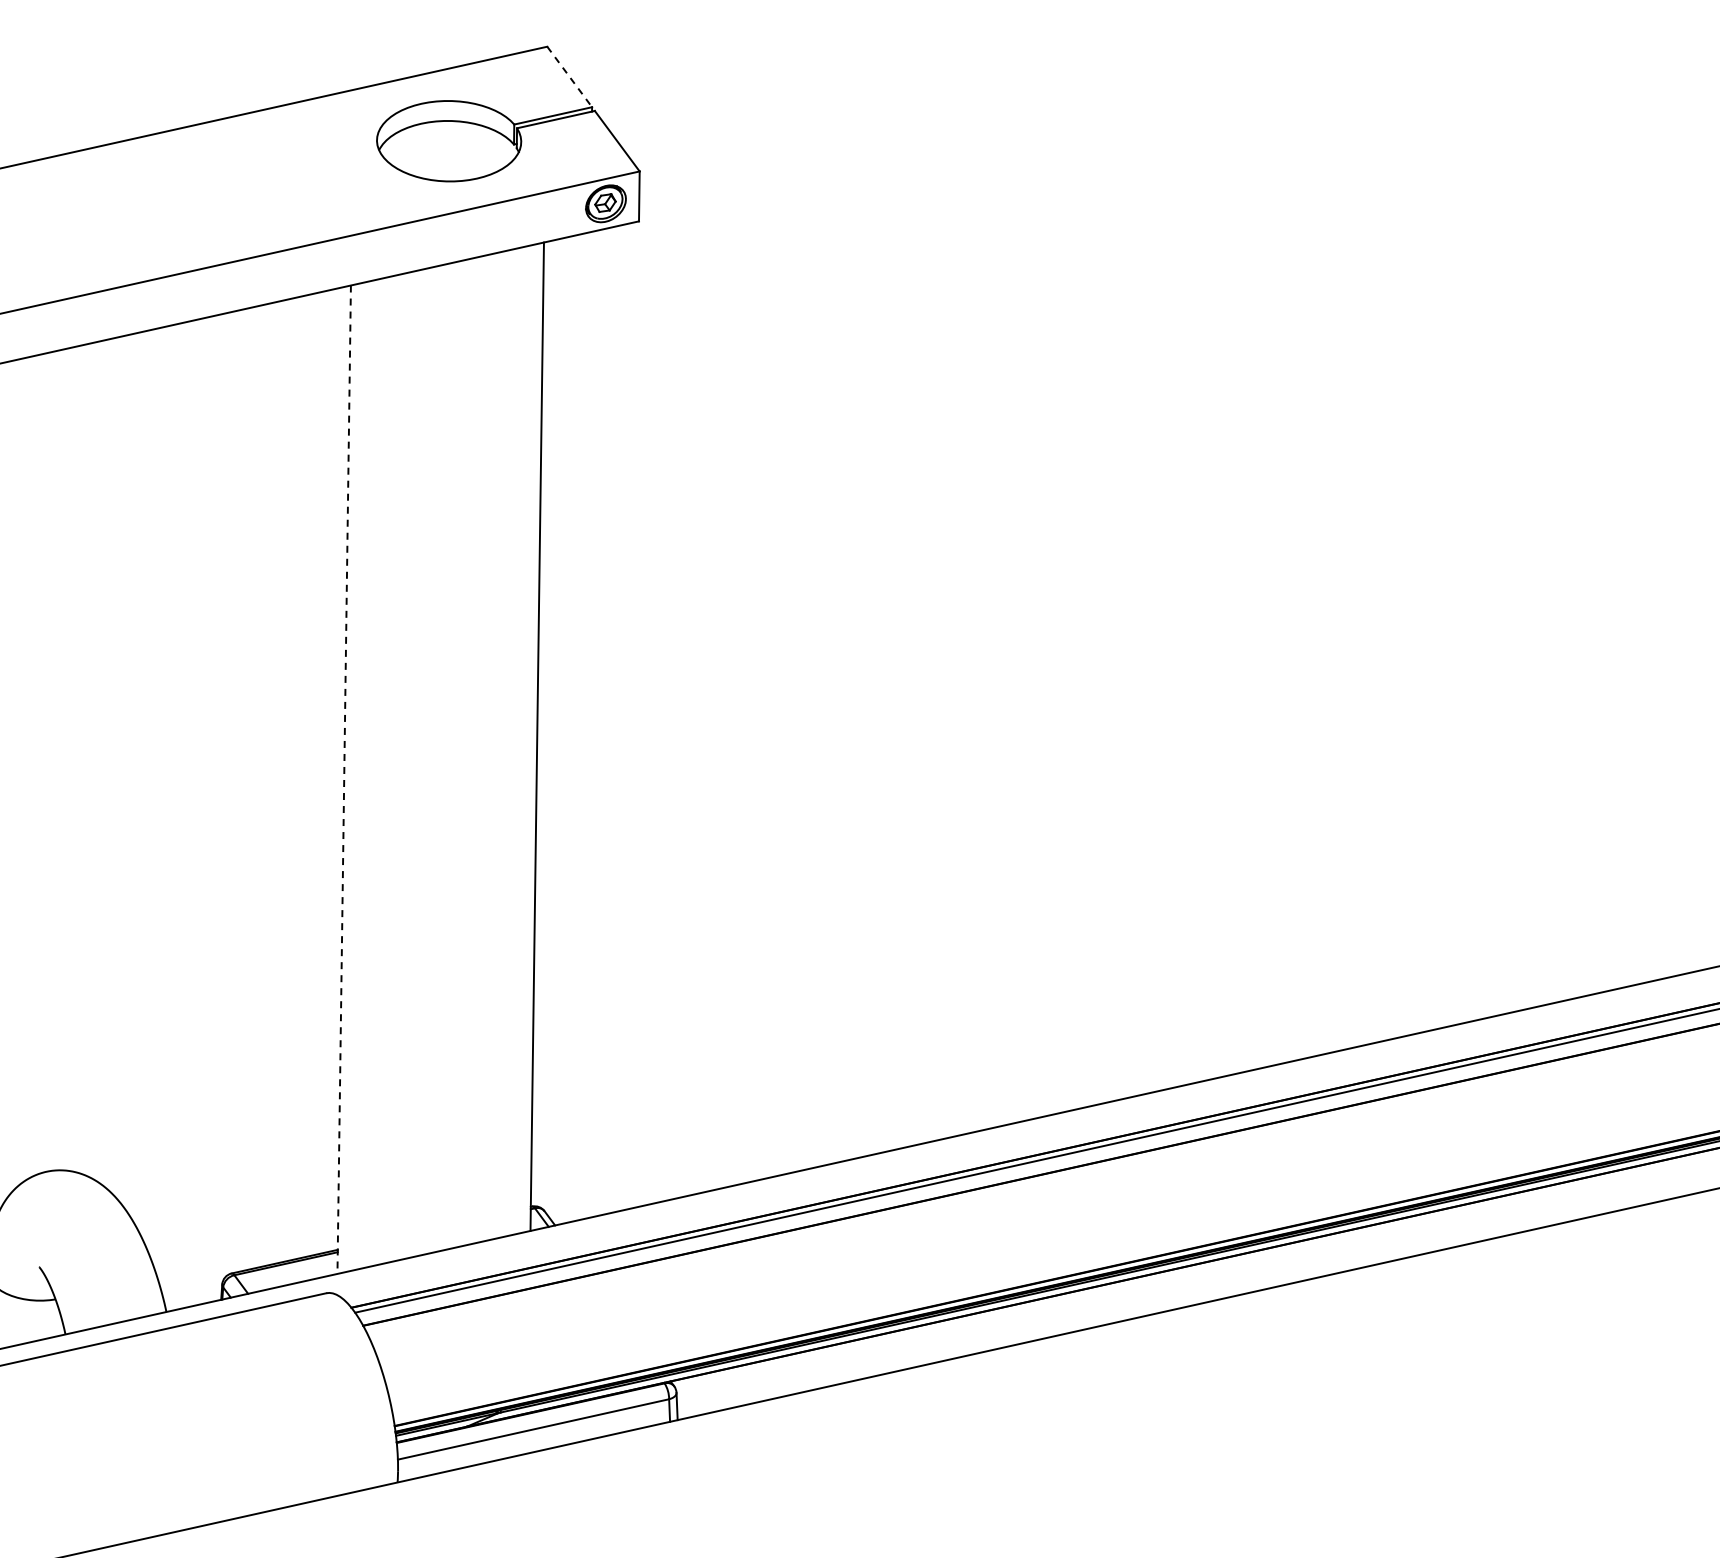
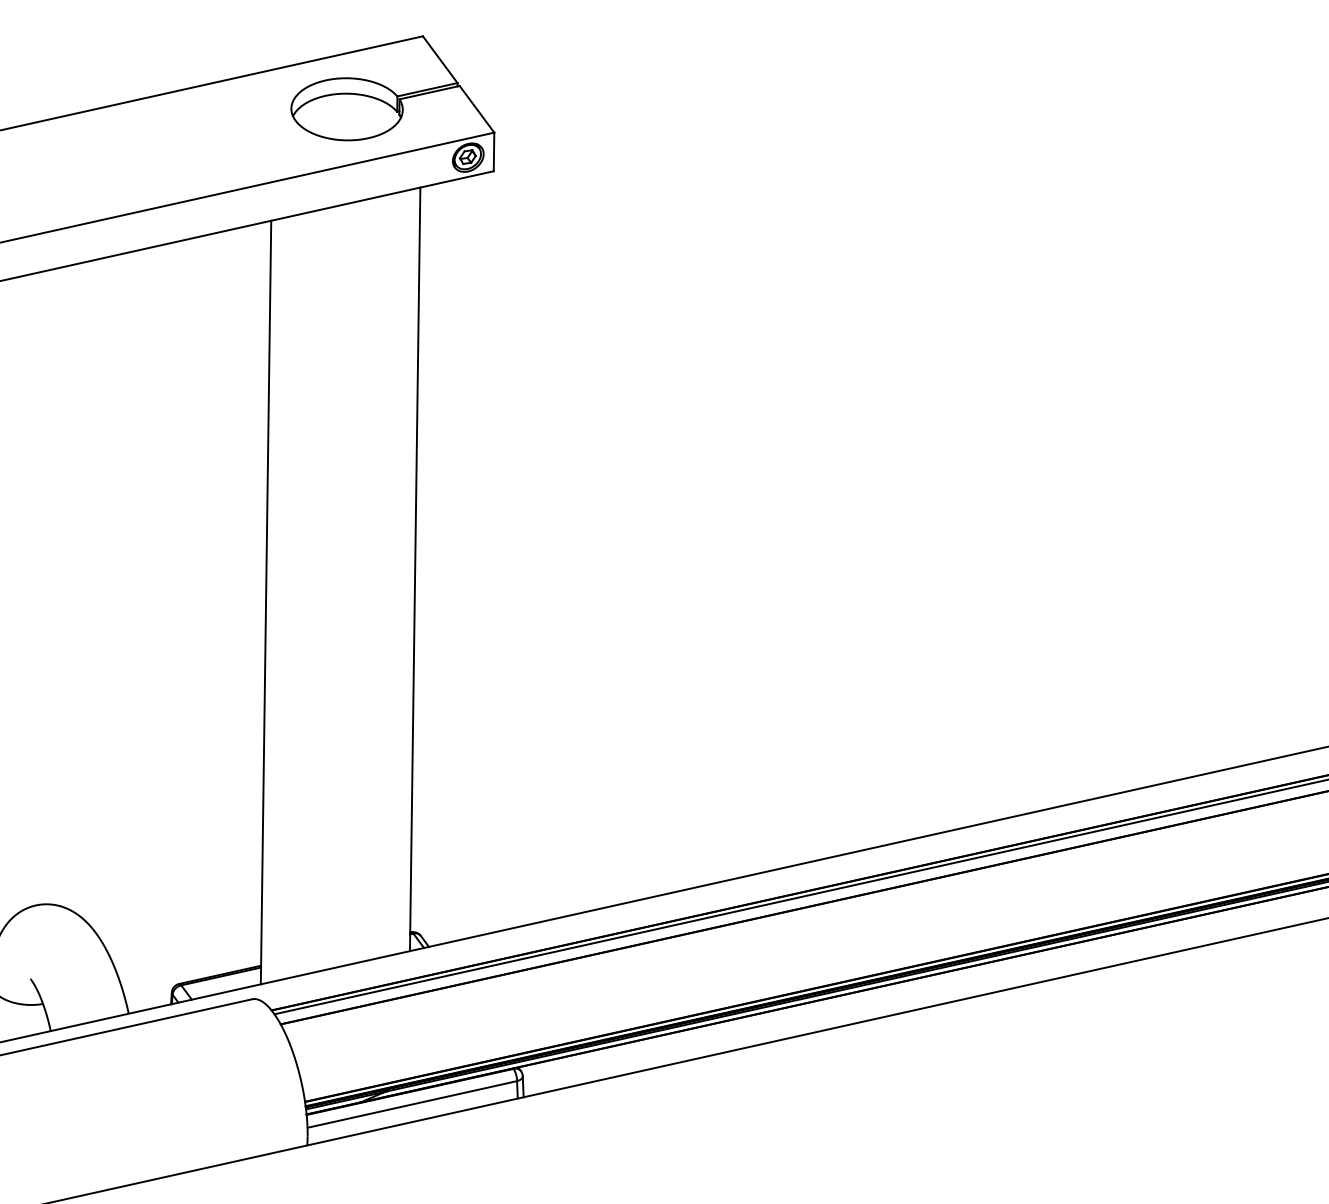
line: (569, 76) -> (440, 59), dashed -> solid
line: (344, 780) -> (266, 603), dashed -> solid

